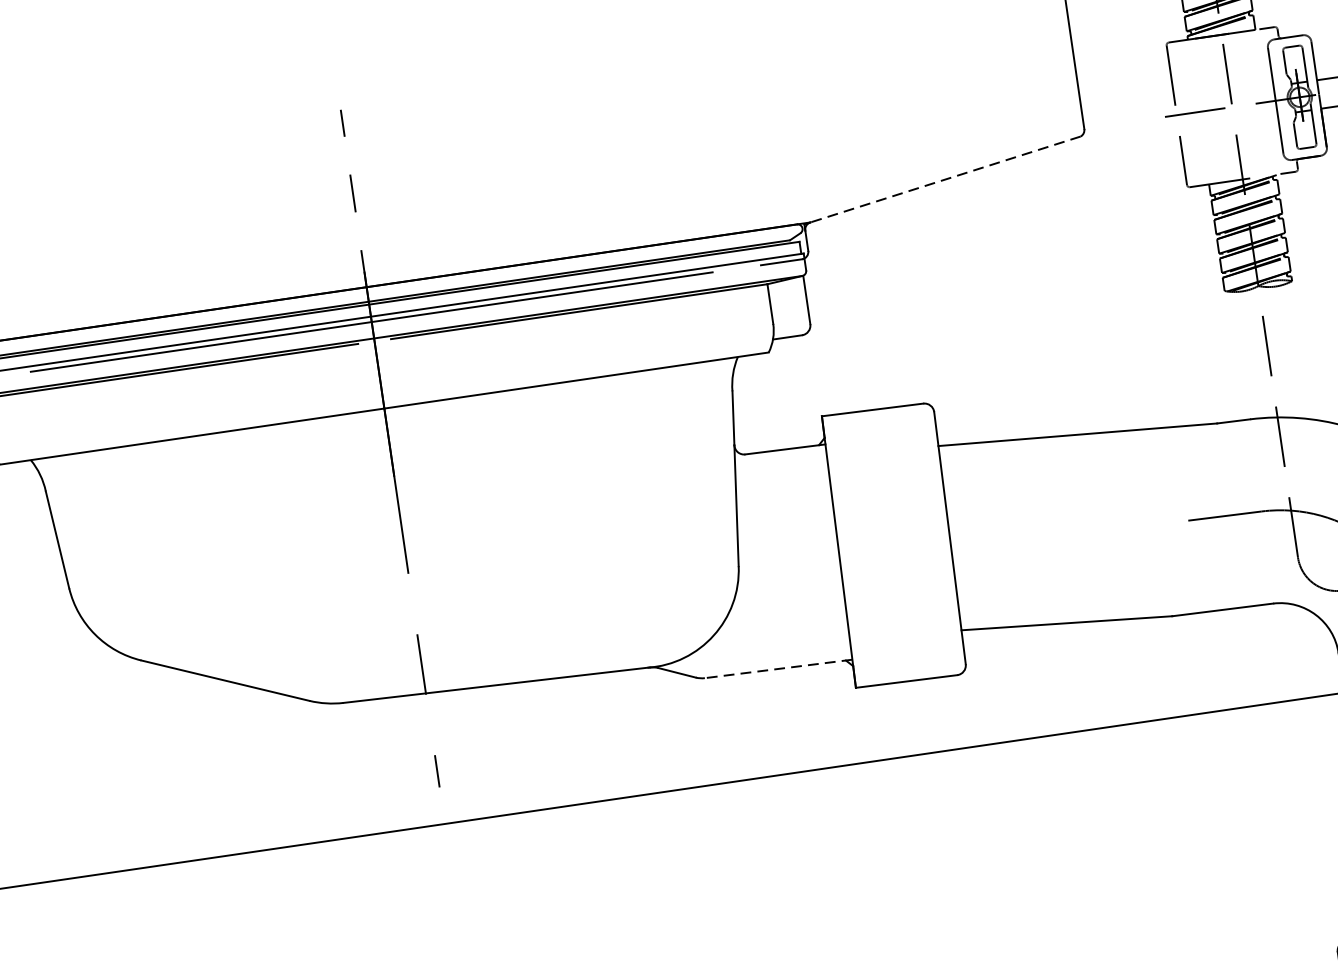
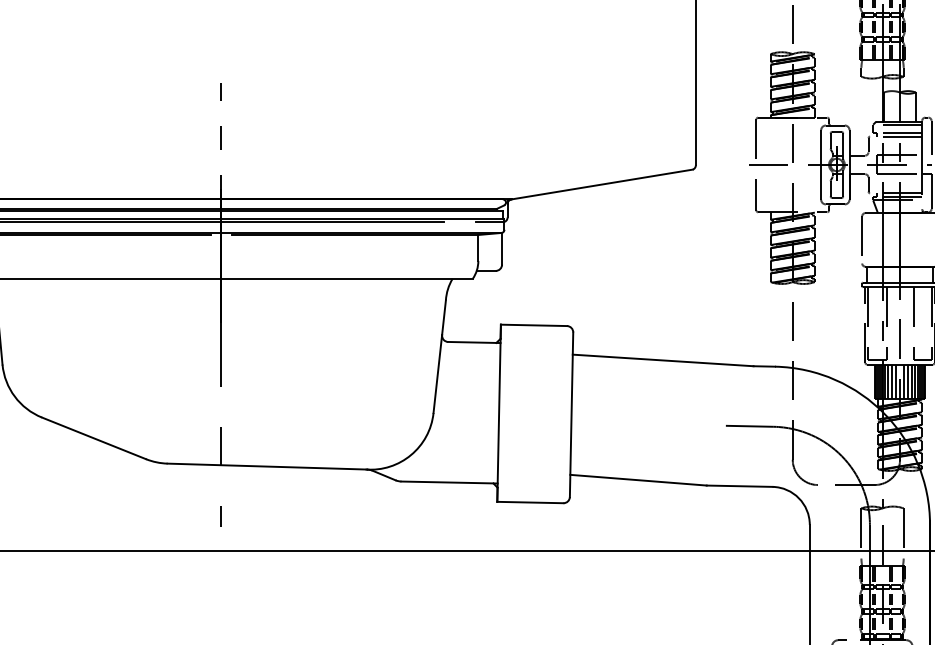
line: (945, 179) -> (602, 184), dashed -> solid
line: (778, 668) -> (449, 482), dashed -> solid

